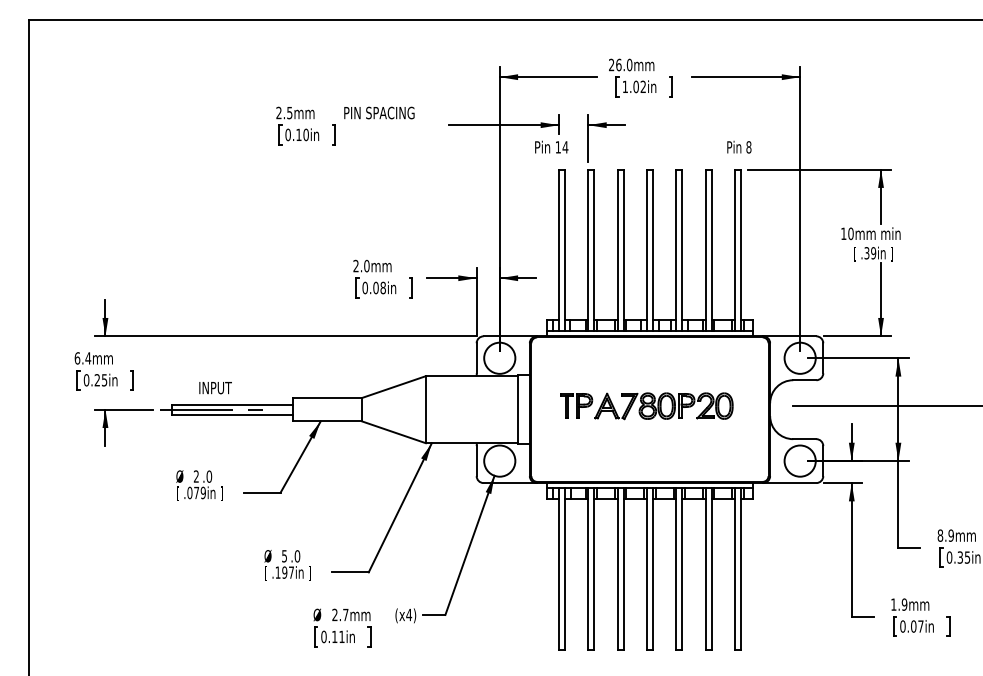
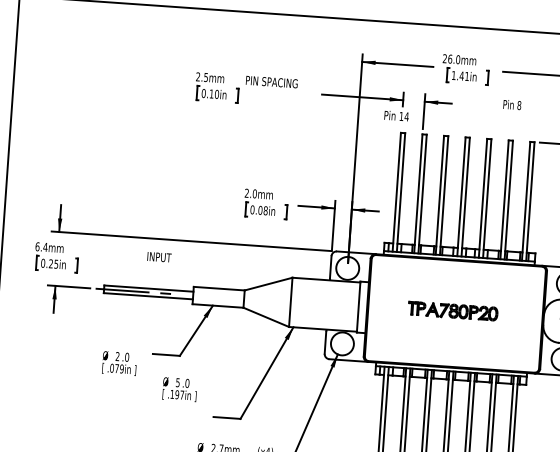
text: (639, 86) -> (464, 75), 1.02in -> 1.41in
text: (739, 146) -> (512, 104), moved
text: (215, 388) -> (159, 257), moved
part: (646, 406) -> (453, 311), size x0.7
text: (199, 485) -> (119, 363), moved
text: (287, 565) -> (179, 389), moved

